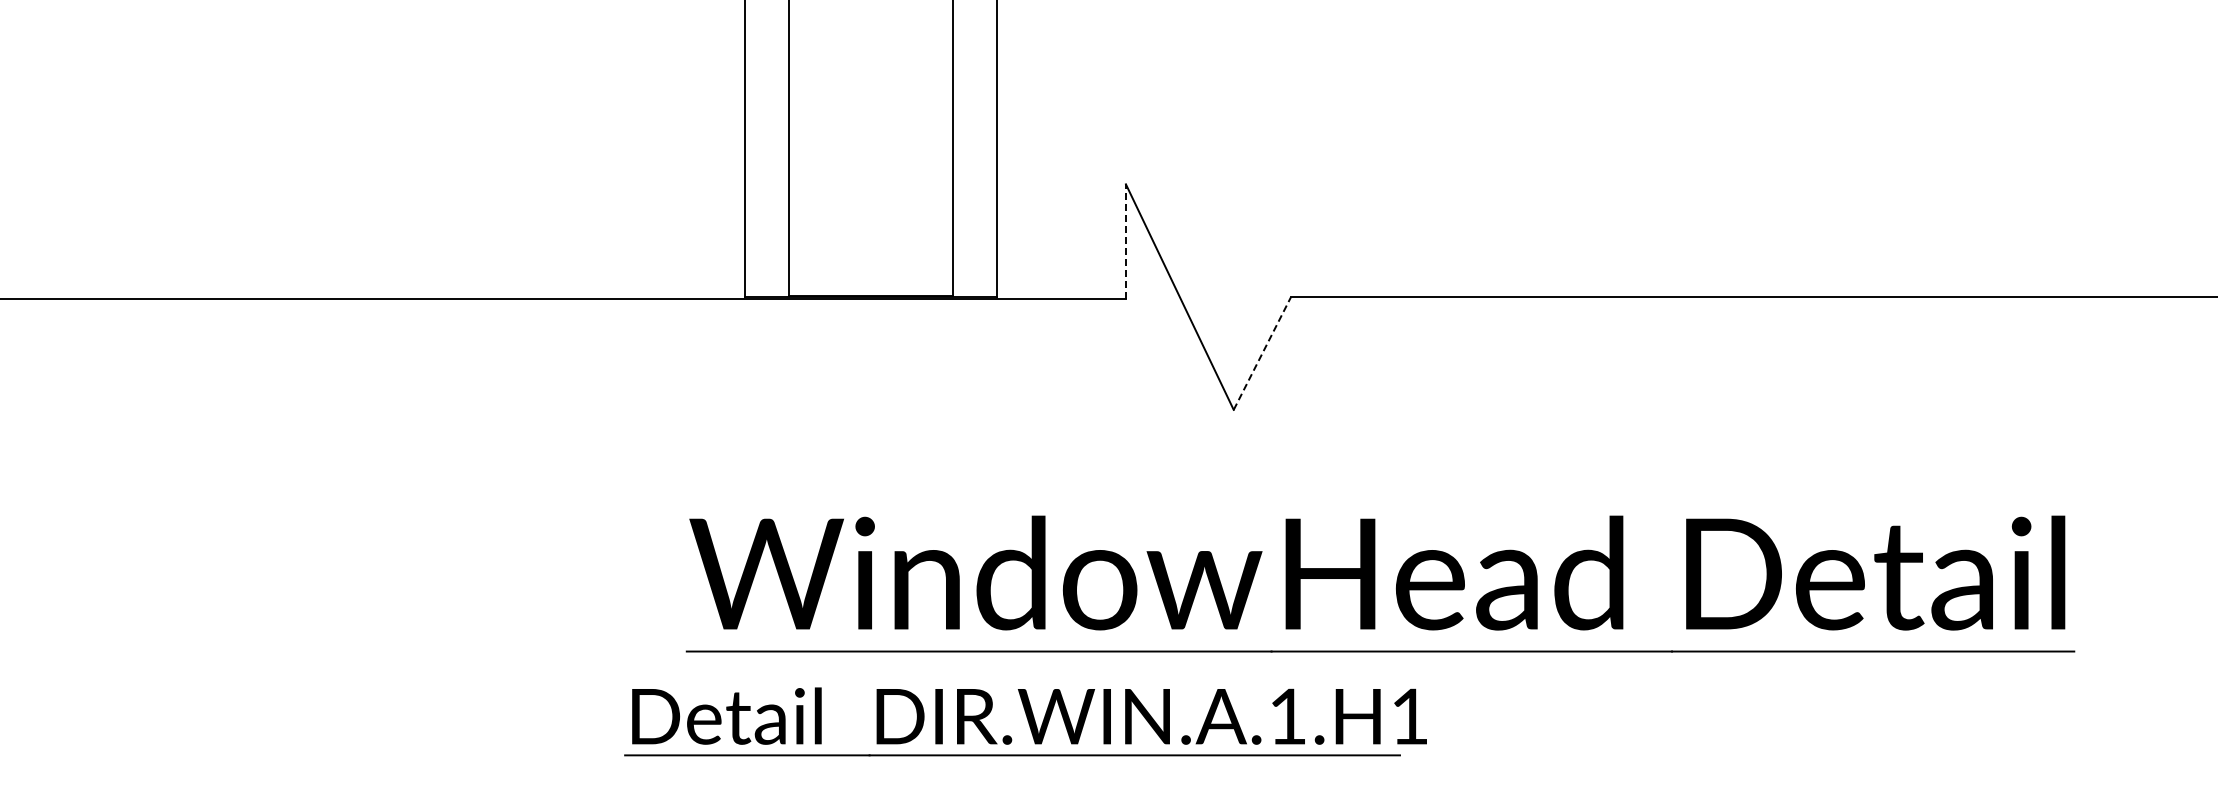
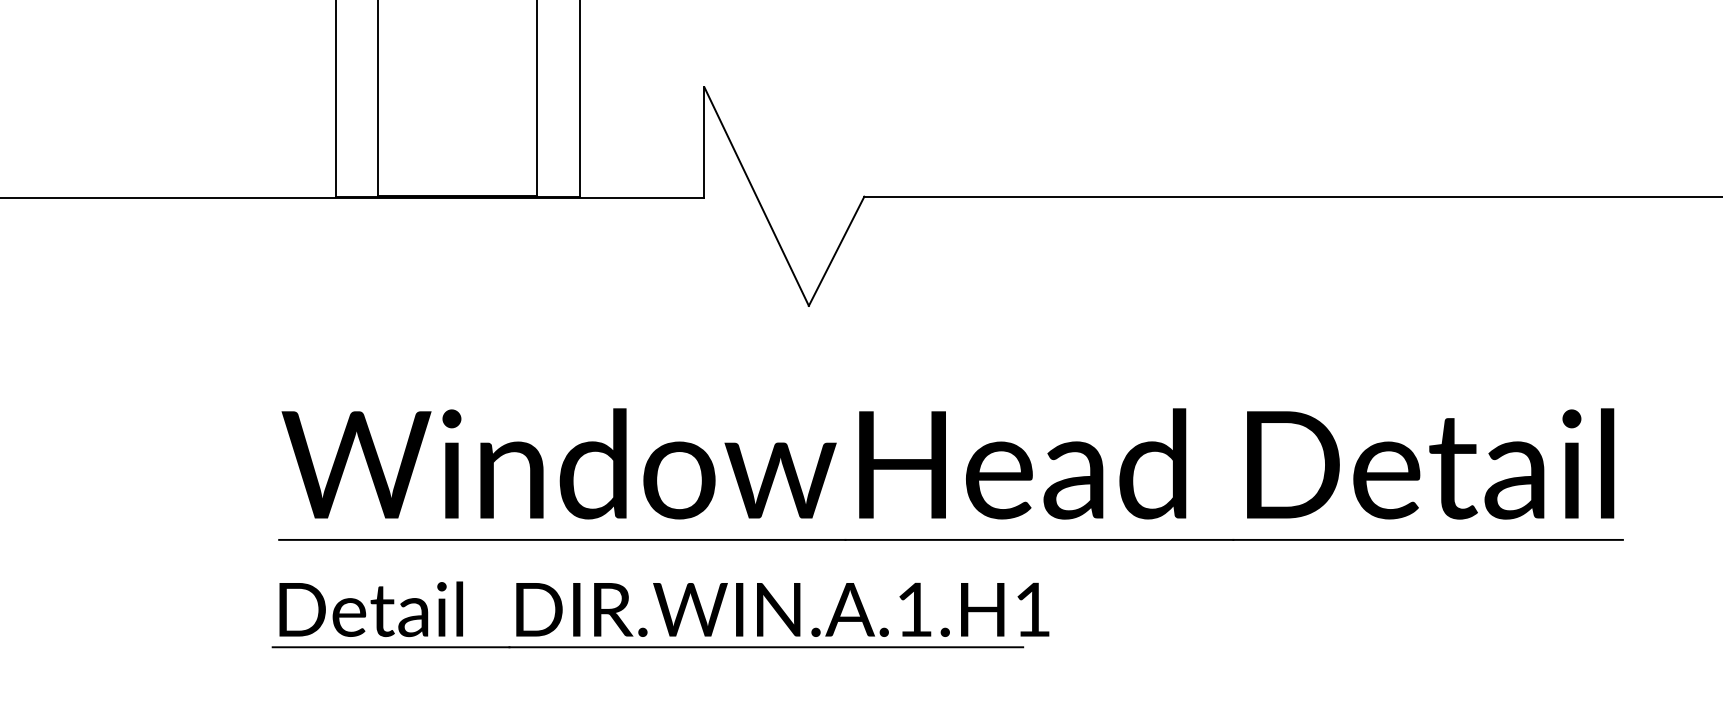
line: (1125, 241) -> (704, 142), dashed -> solid
line: (1262, 353) -> (836, 251), dashed -> solid
part: (1025, 721) -> (660, 614), moved

